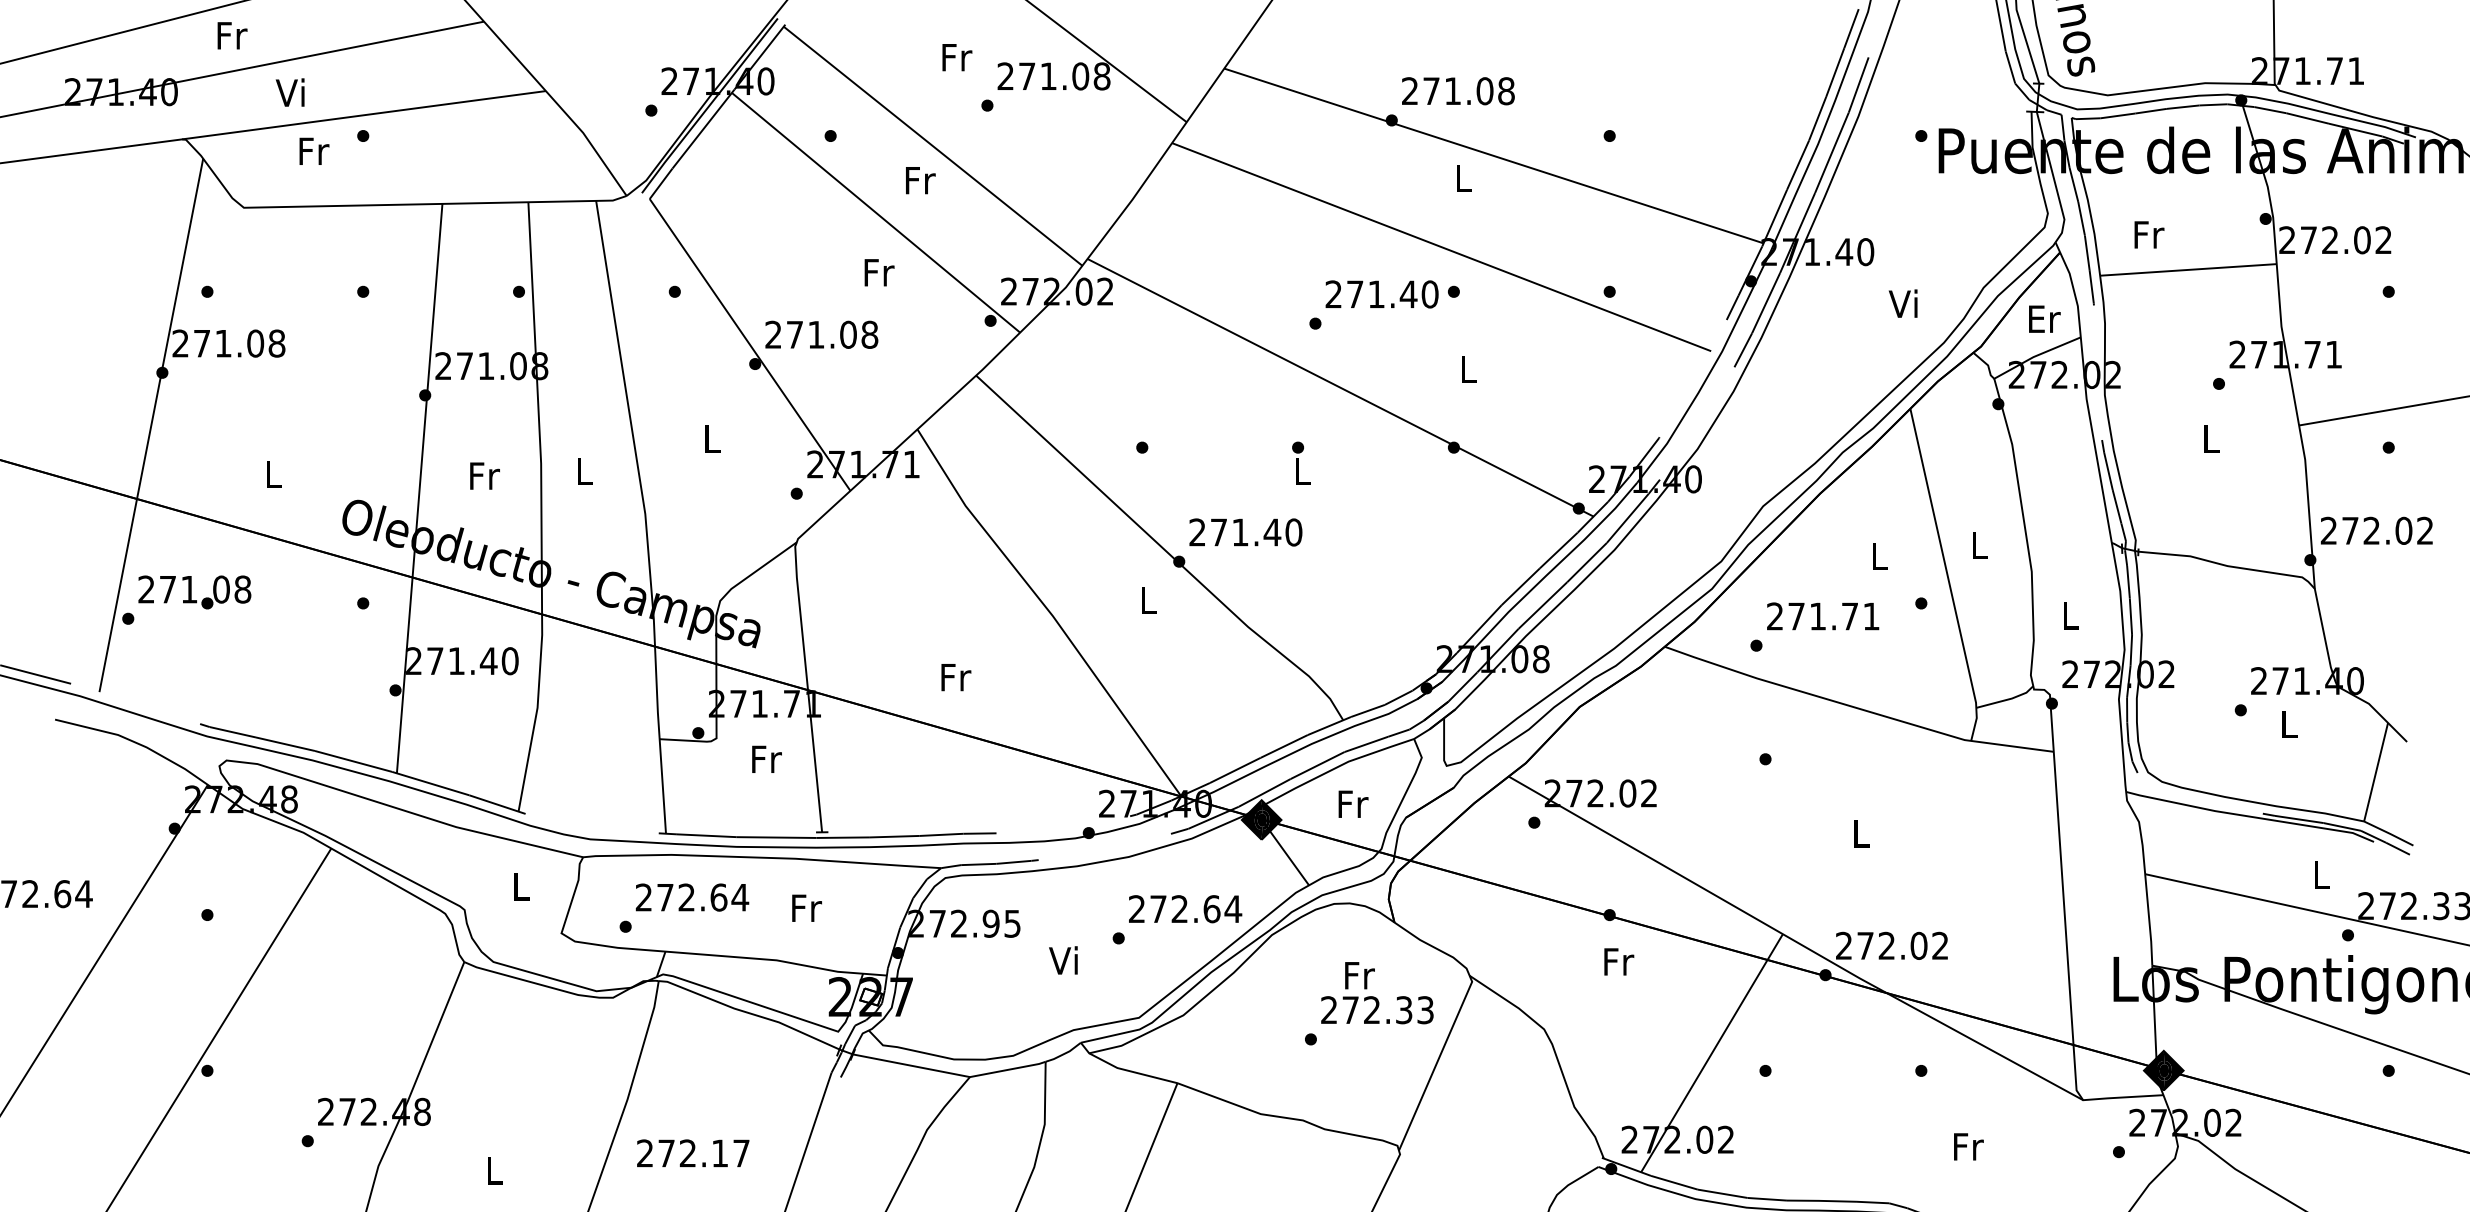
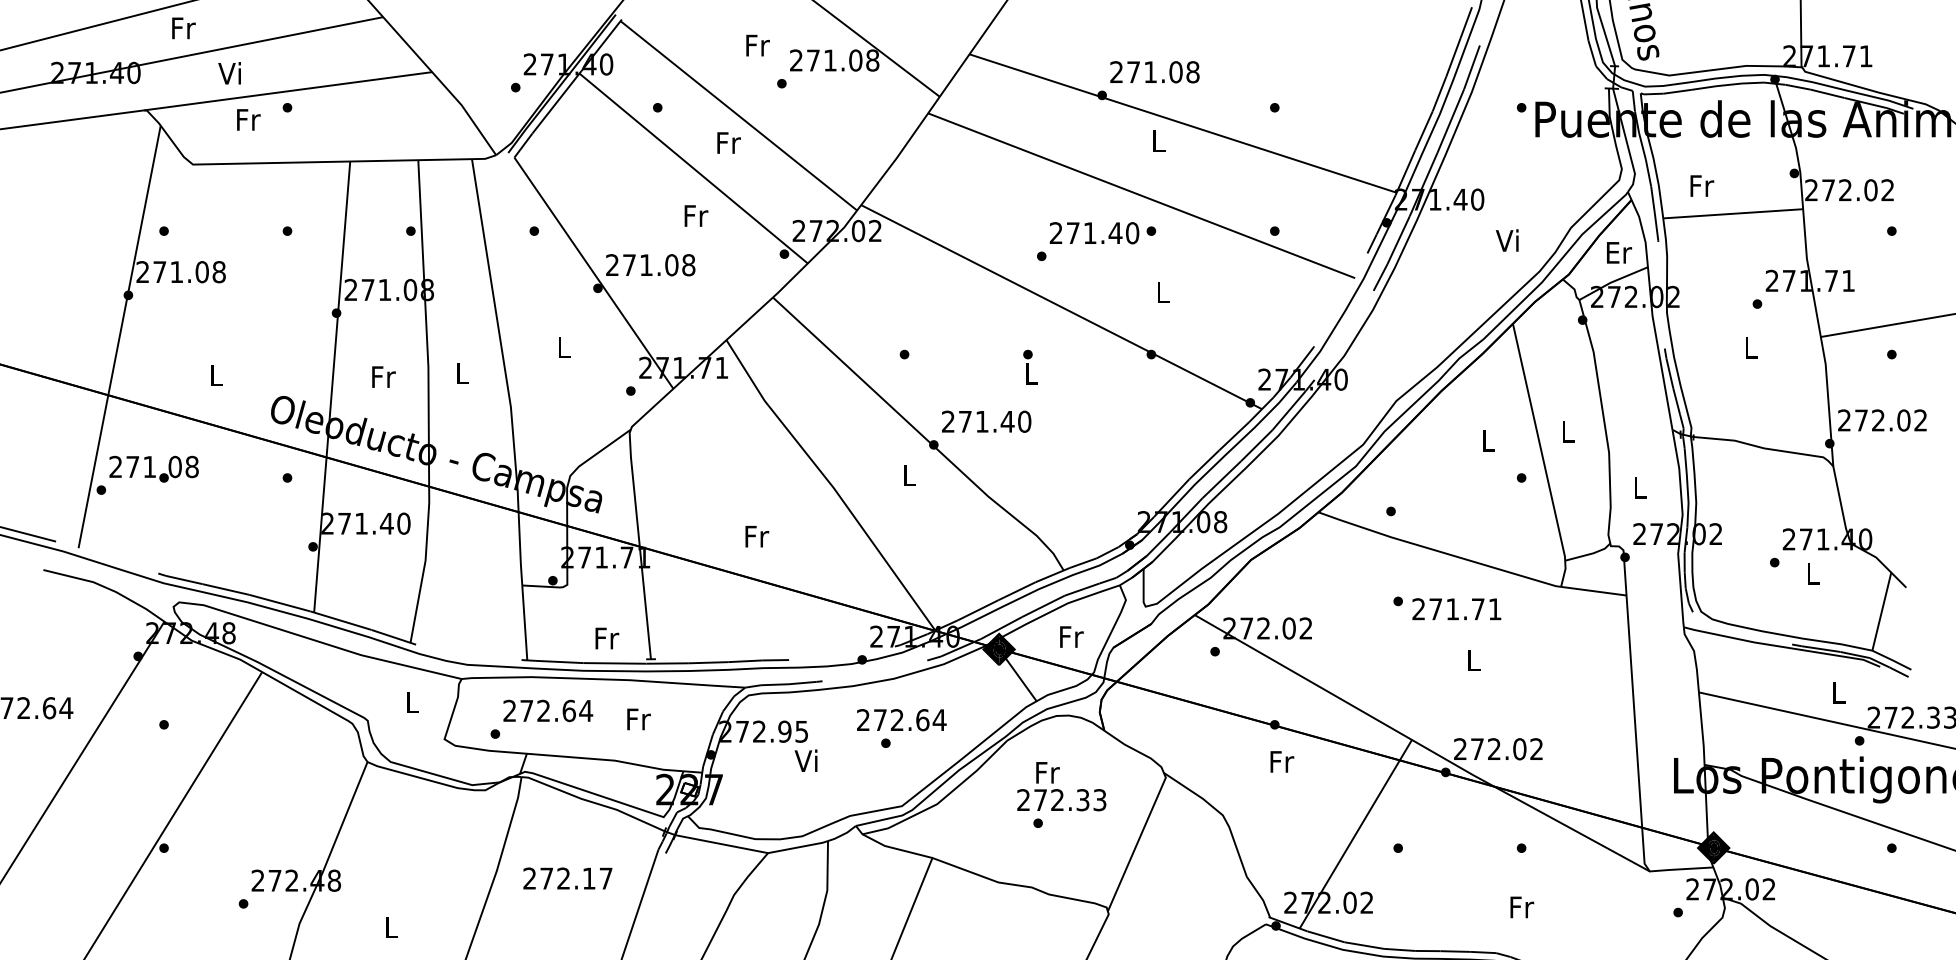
text: (1822, 616) -> (1456, 609), moved
text: (767, 759) -> (607, 638), moved
text: (1185, 909) -> (901, 720), moved
text: (1062, 960) -> (805, 760), moved
text: (1377, 992) -> (1061, 786), moved
text: (1969, 1146) -> (1522, 907), moved
text: (692, 1153) -> (567, 878), moved

